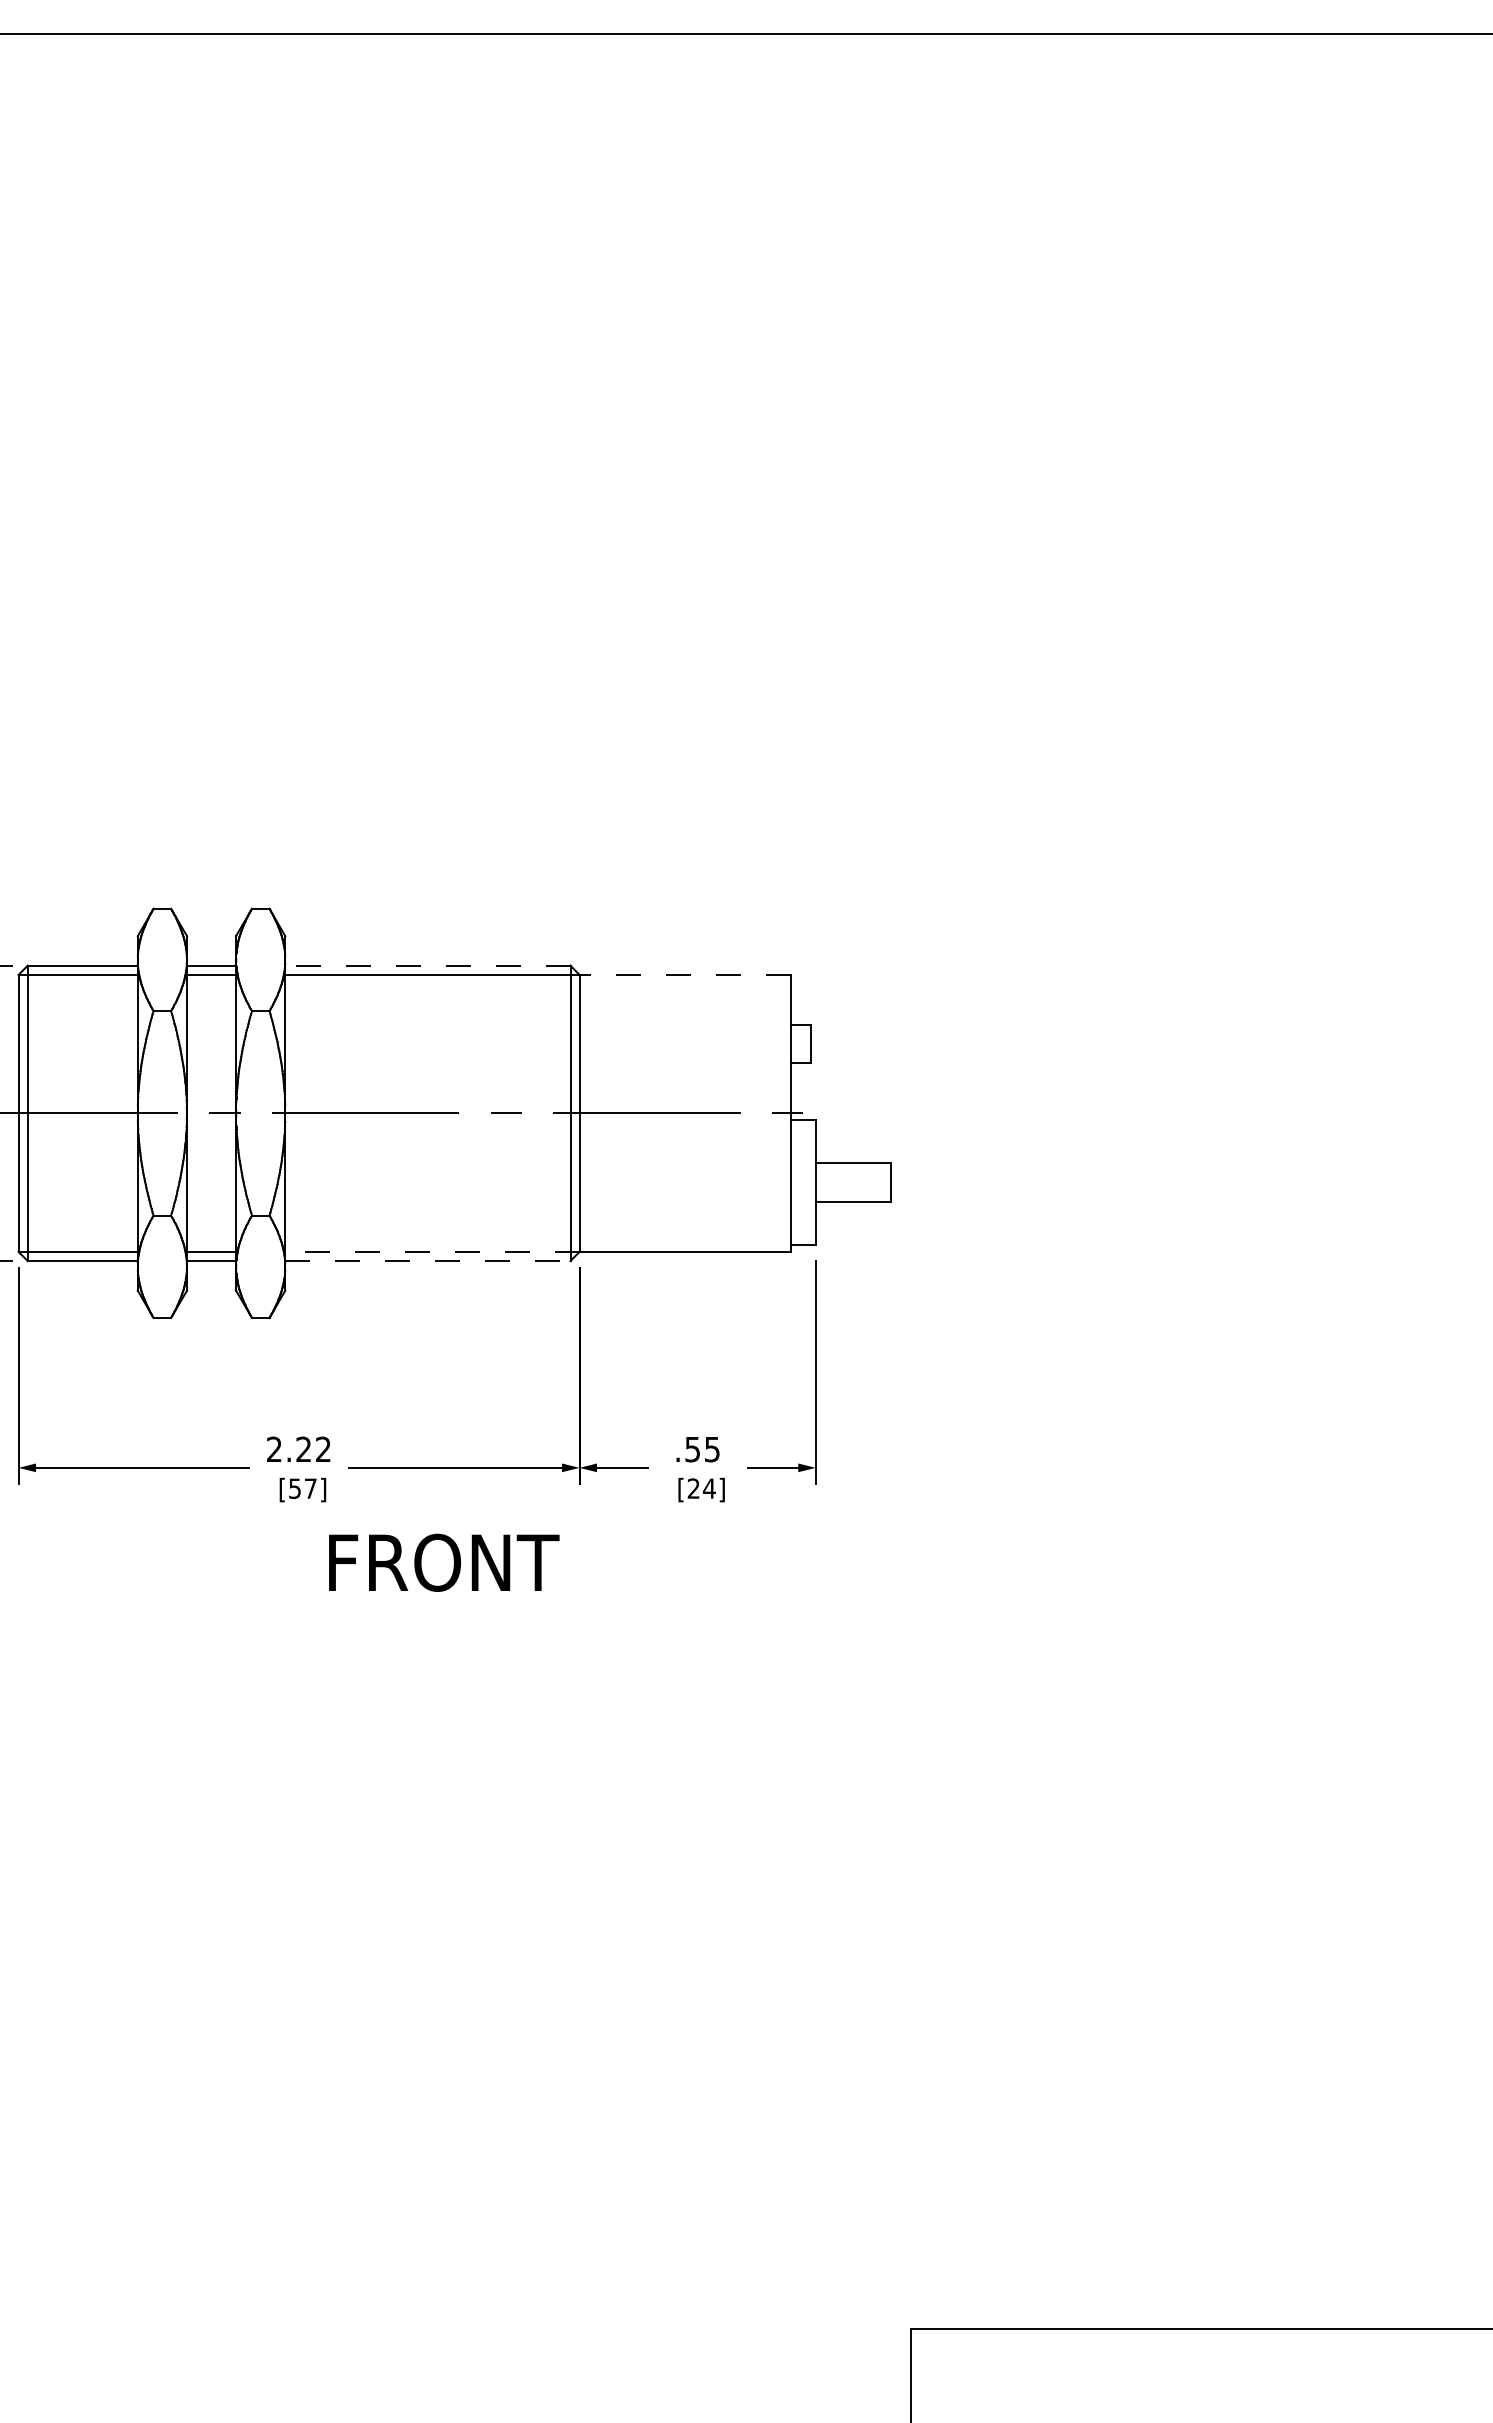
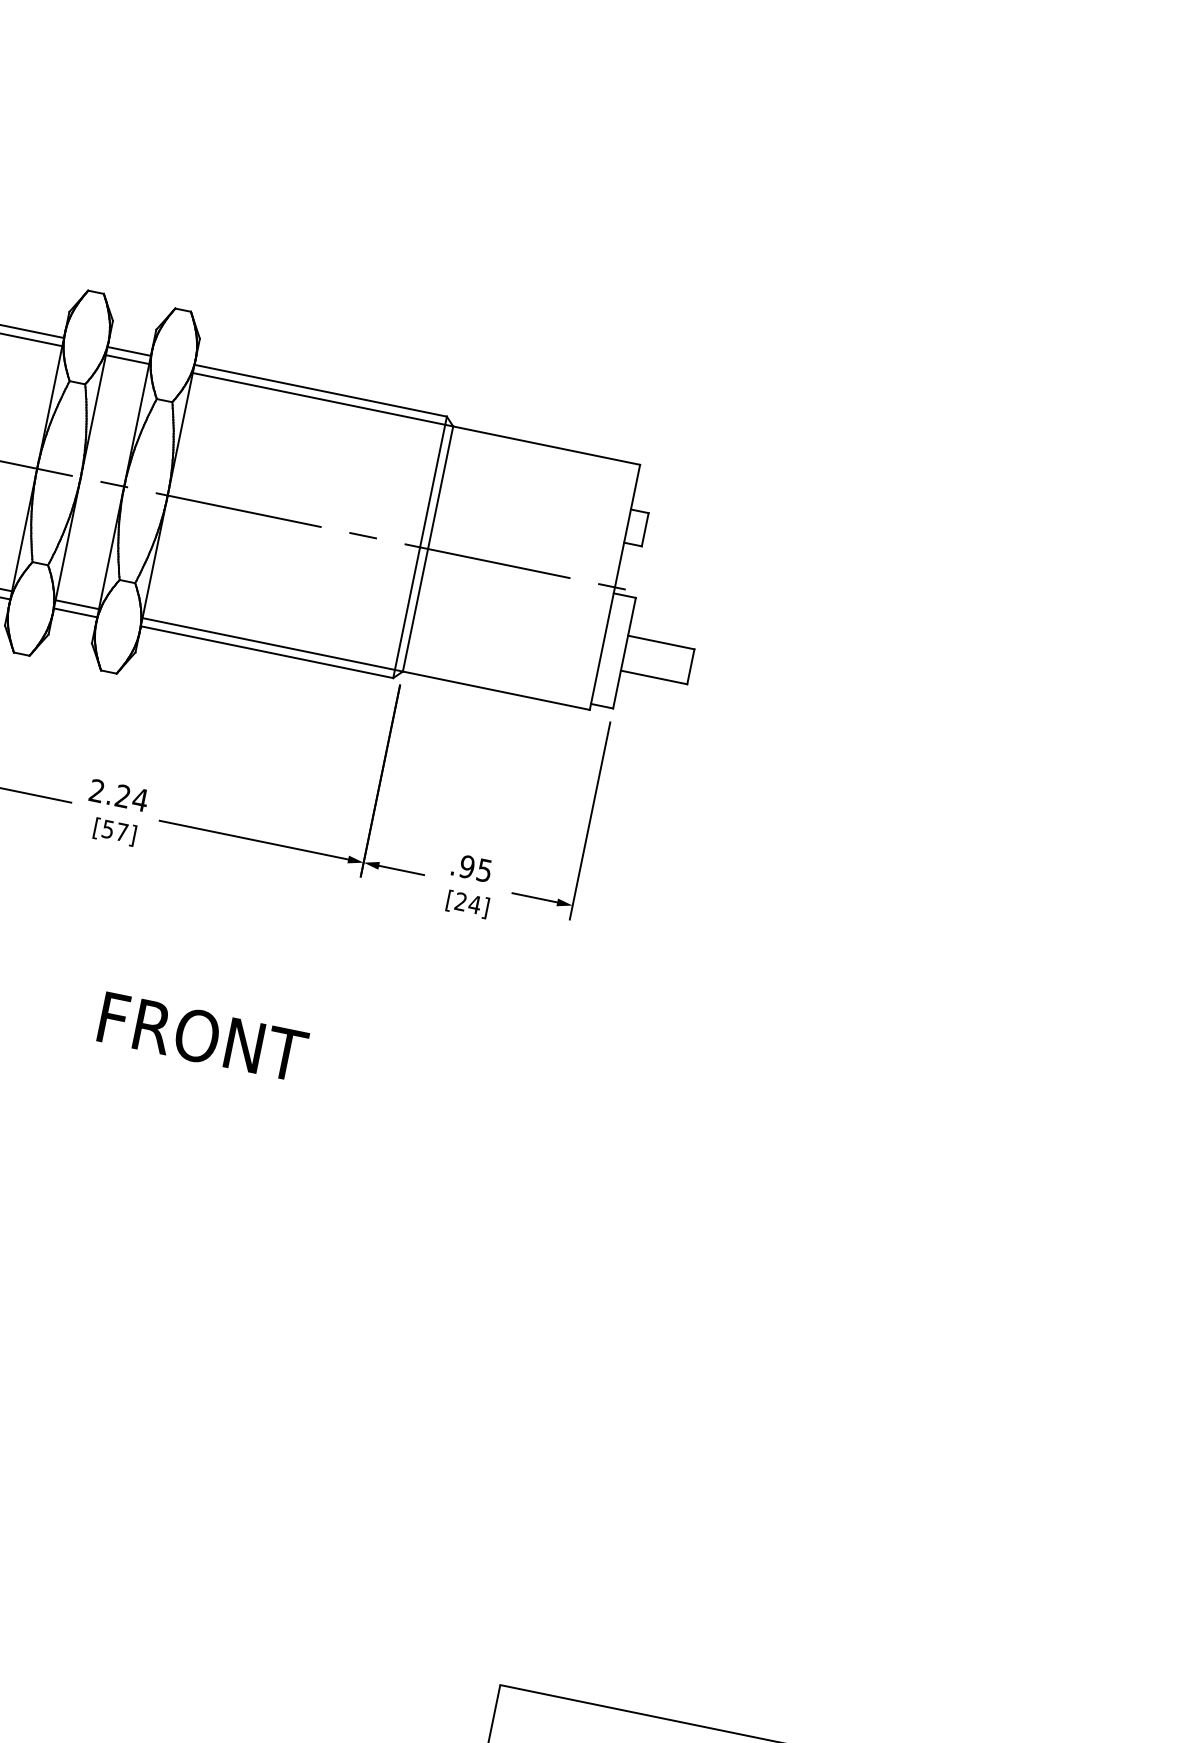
line: (427, 965) -> (320, 390), dashed -> solid
line: (685, 974) -> (547, 445), dashed -> solid
line: (431, 1251) -> (271, 644), dashed -> solid
line: (427, 1261) -> (266, 652), dashed -> solid
text: (323, 1448) -> (140, 799), 2.22 -> 2.24
text: (692, 1449) -> (466, 866), .55 -> .95
text: (444, 1562) -> (203, 1036), moved

